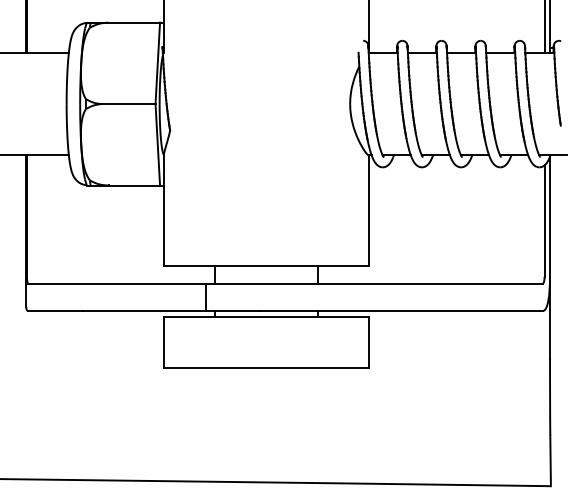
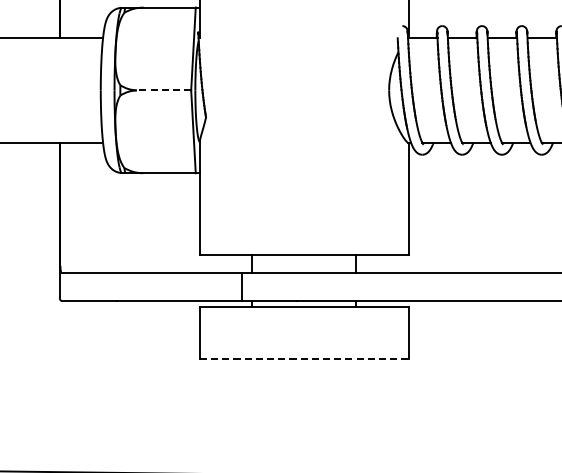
line: (128, 104) -> (163, 90), solid -> dashed
line: (266, 368) -> (304, 359), solid -> dashed

